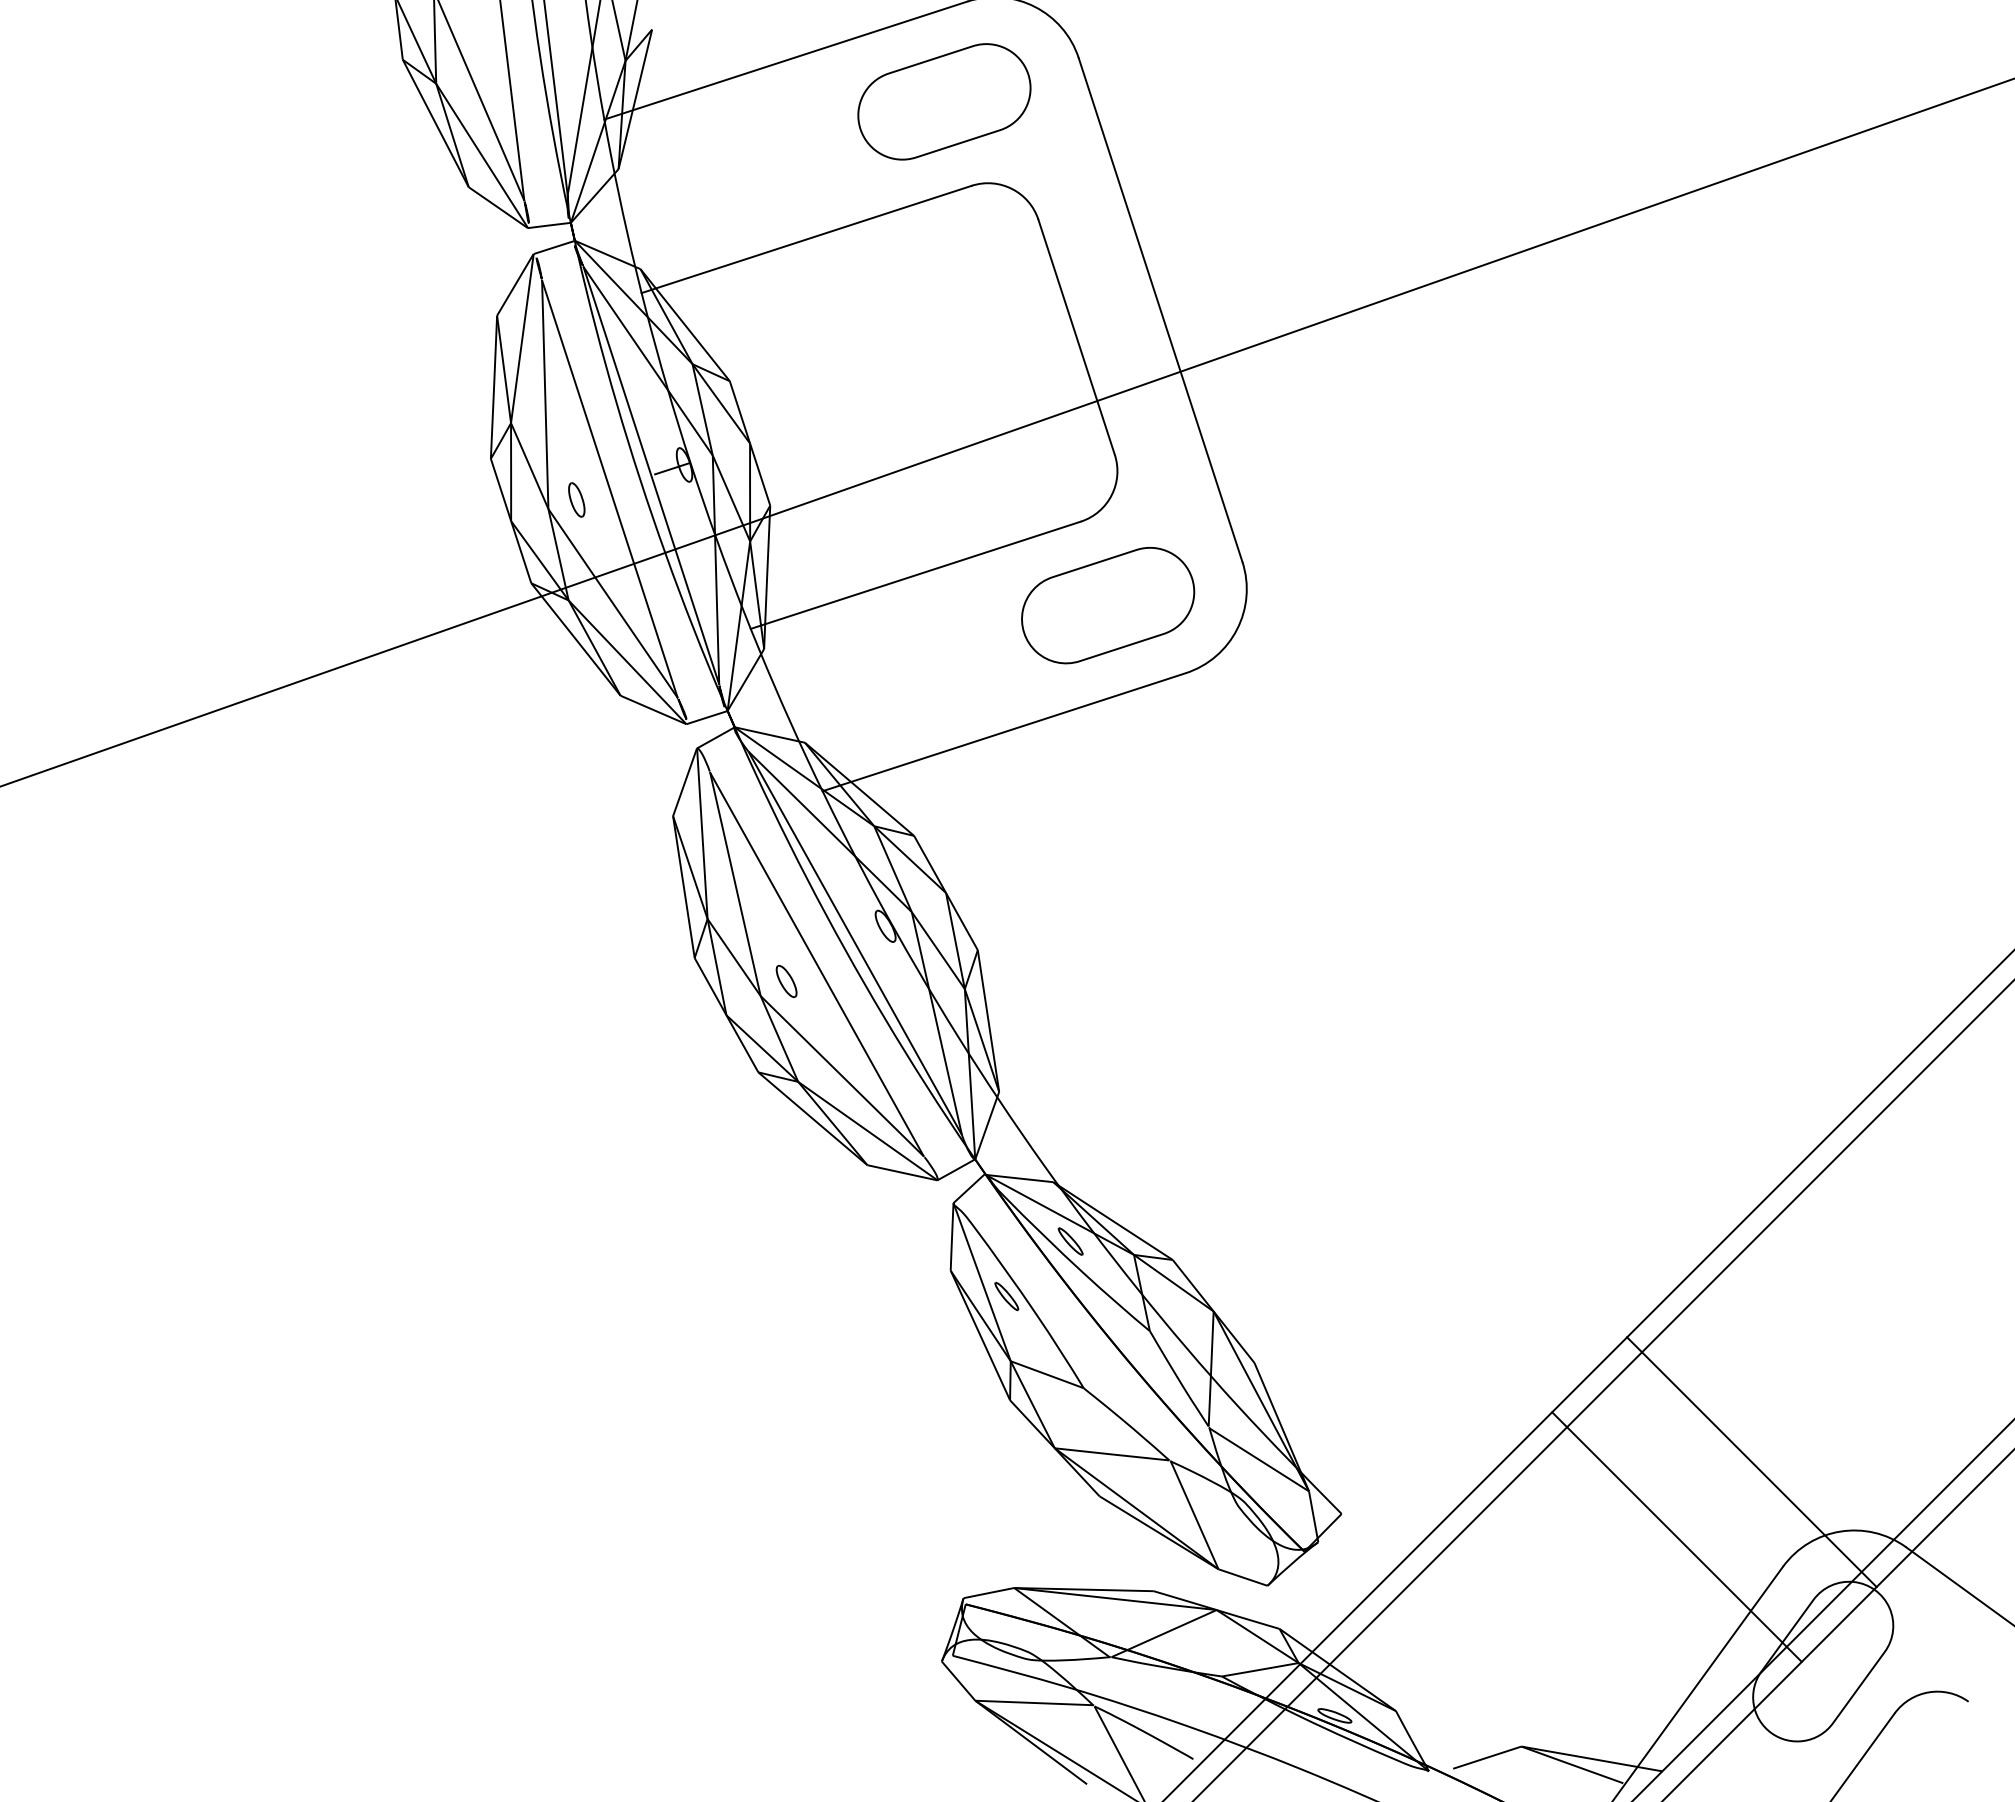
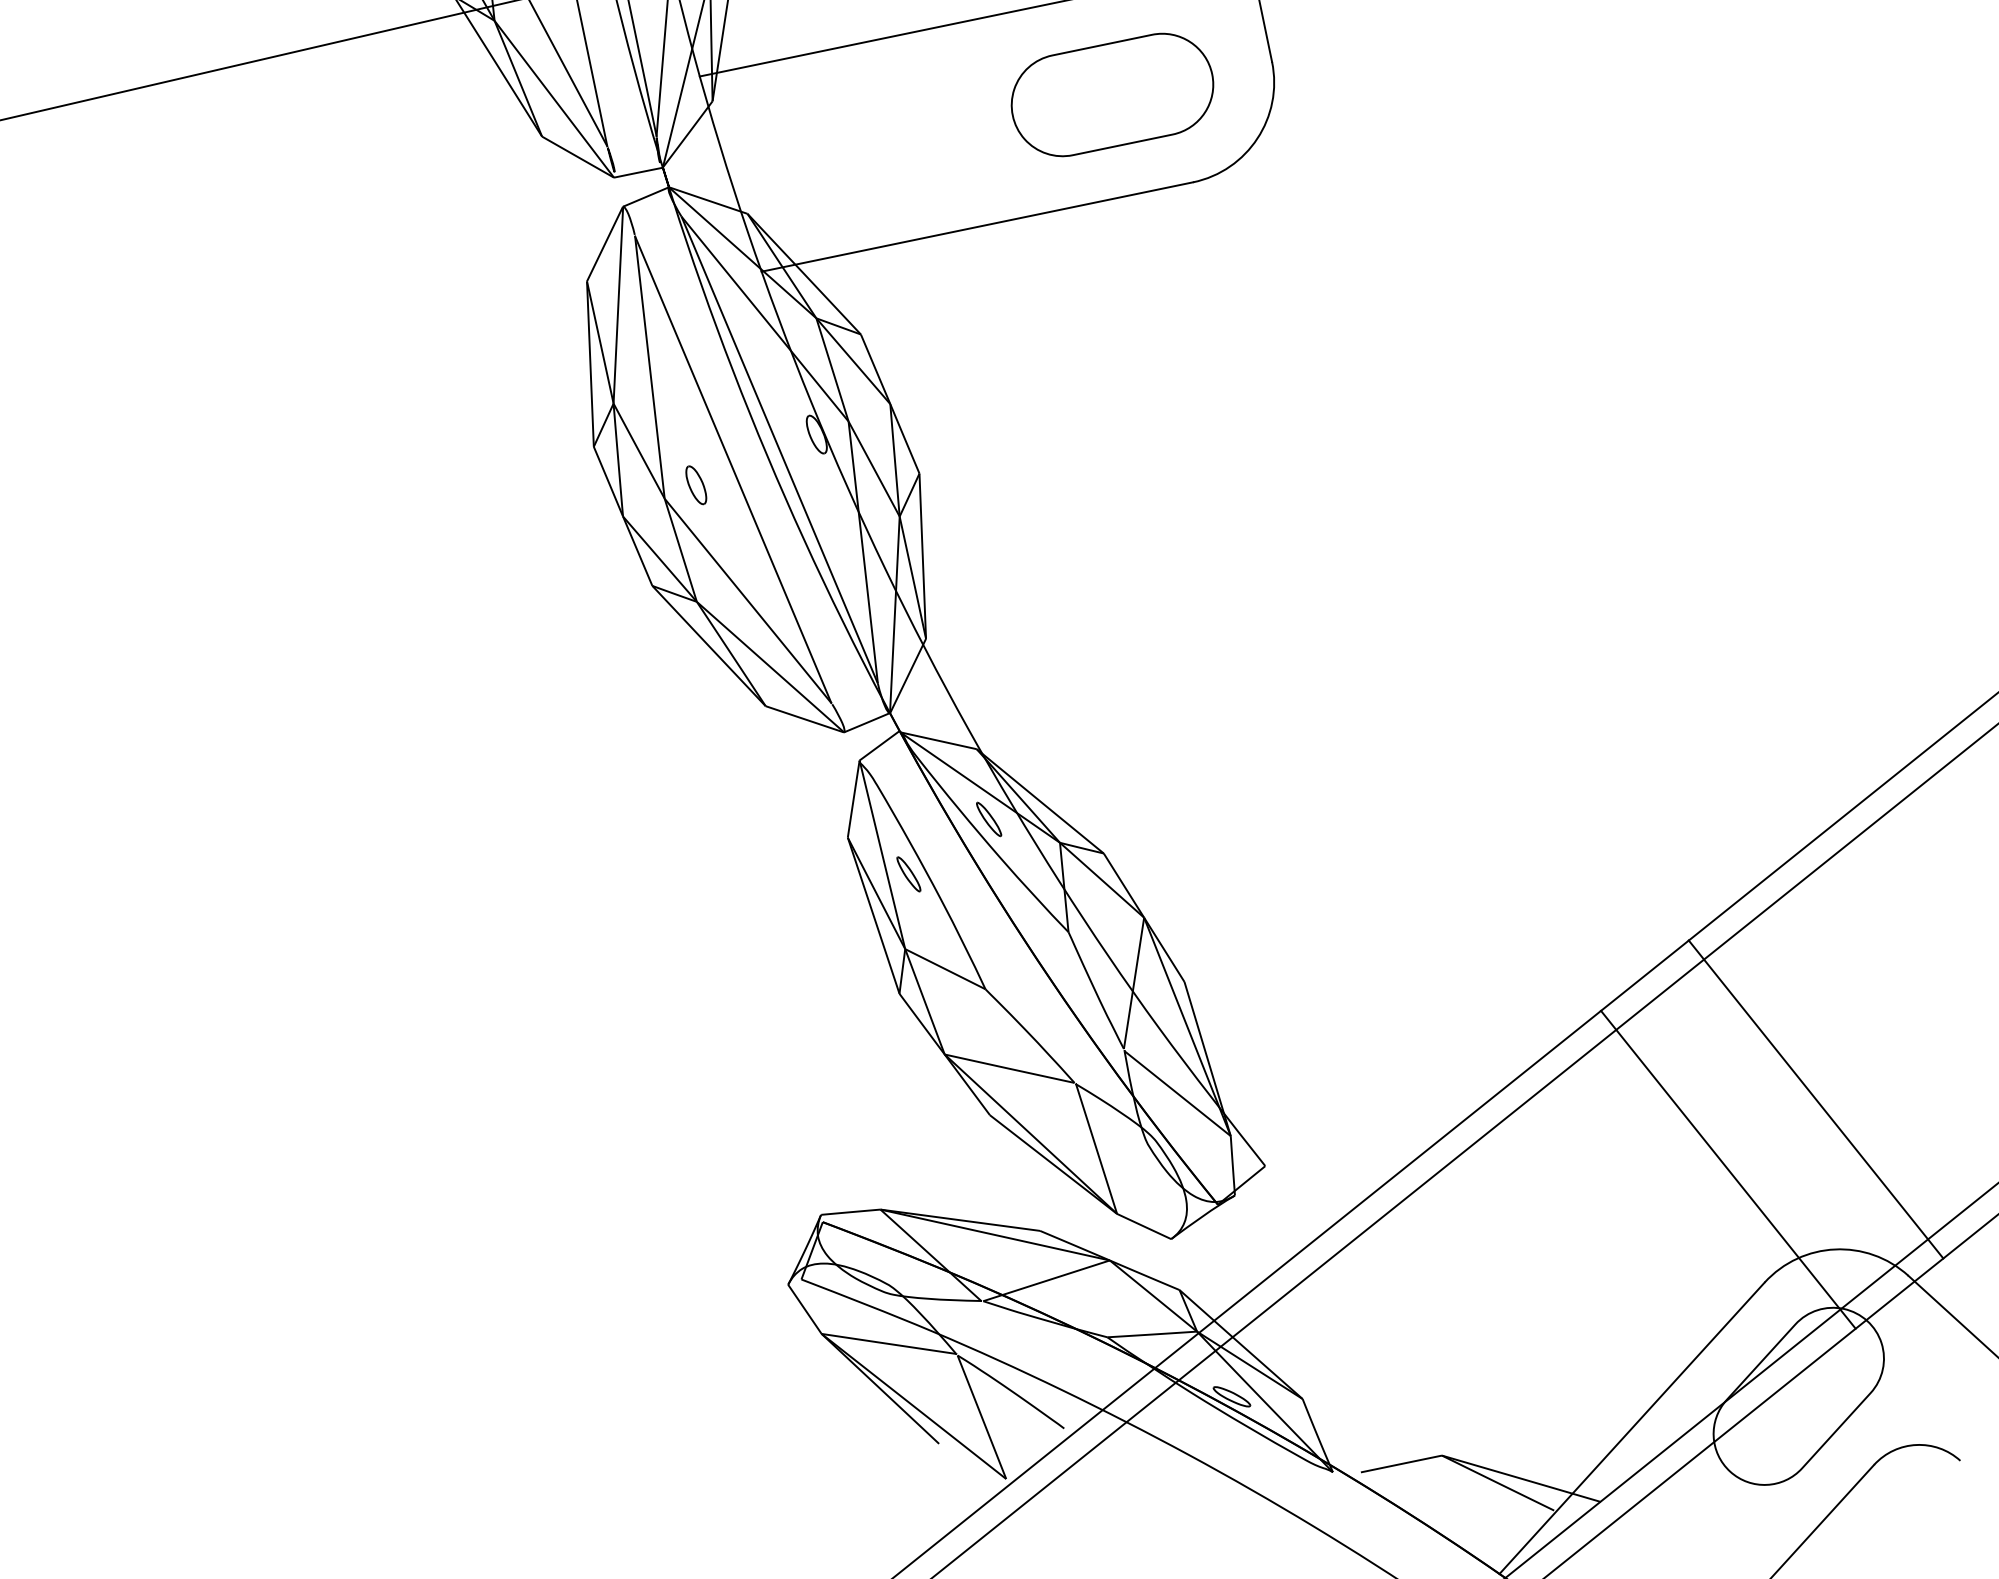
line: (1751, 1462) -> (1815, 1099), moved
line: (1676, 1536) -> (1727, 1169), moved

